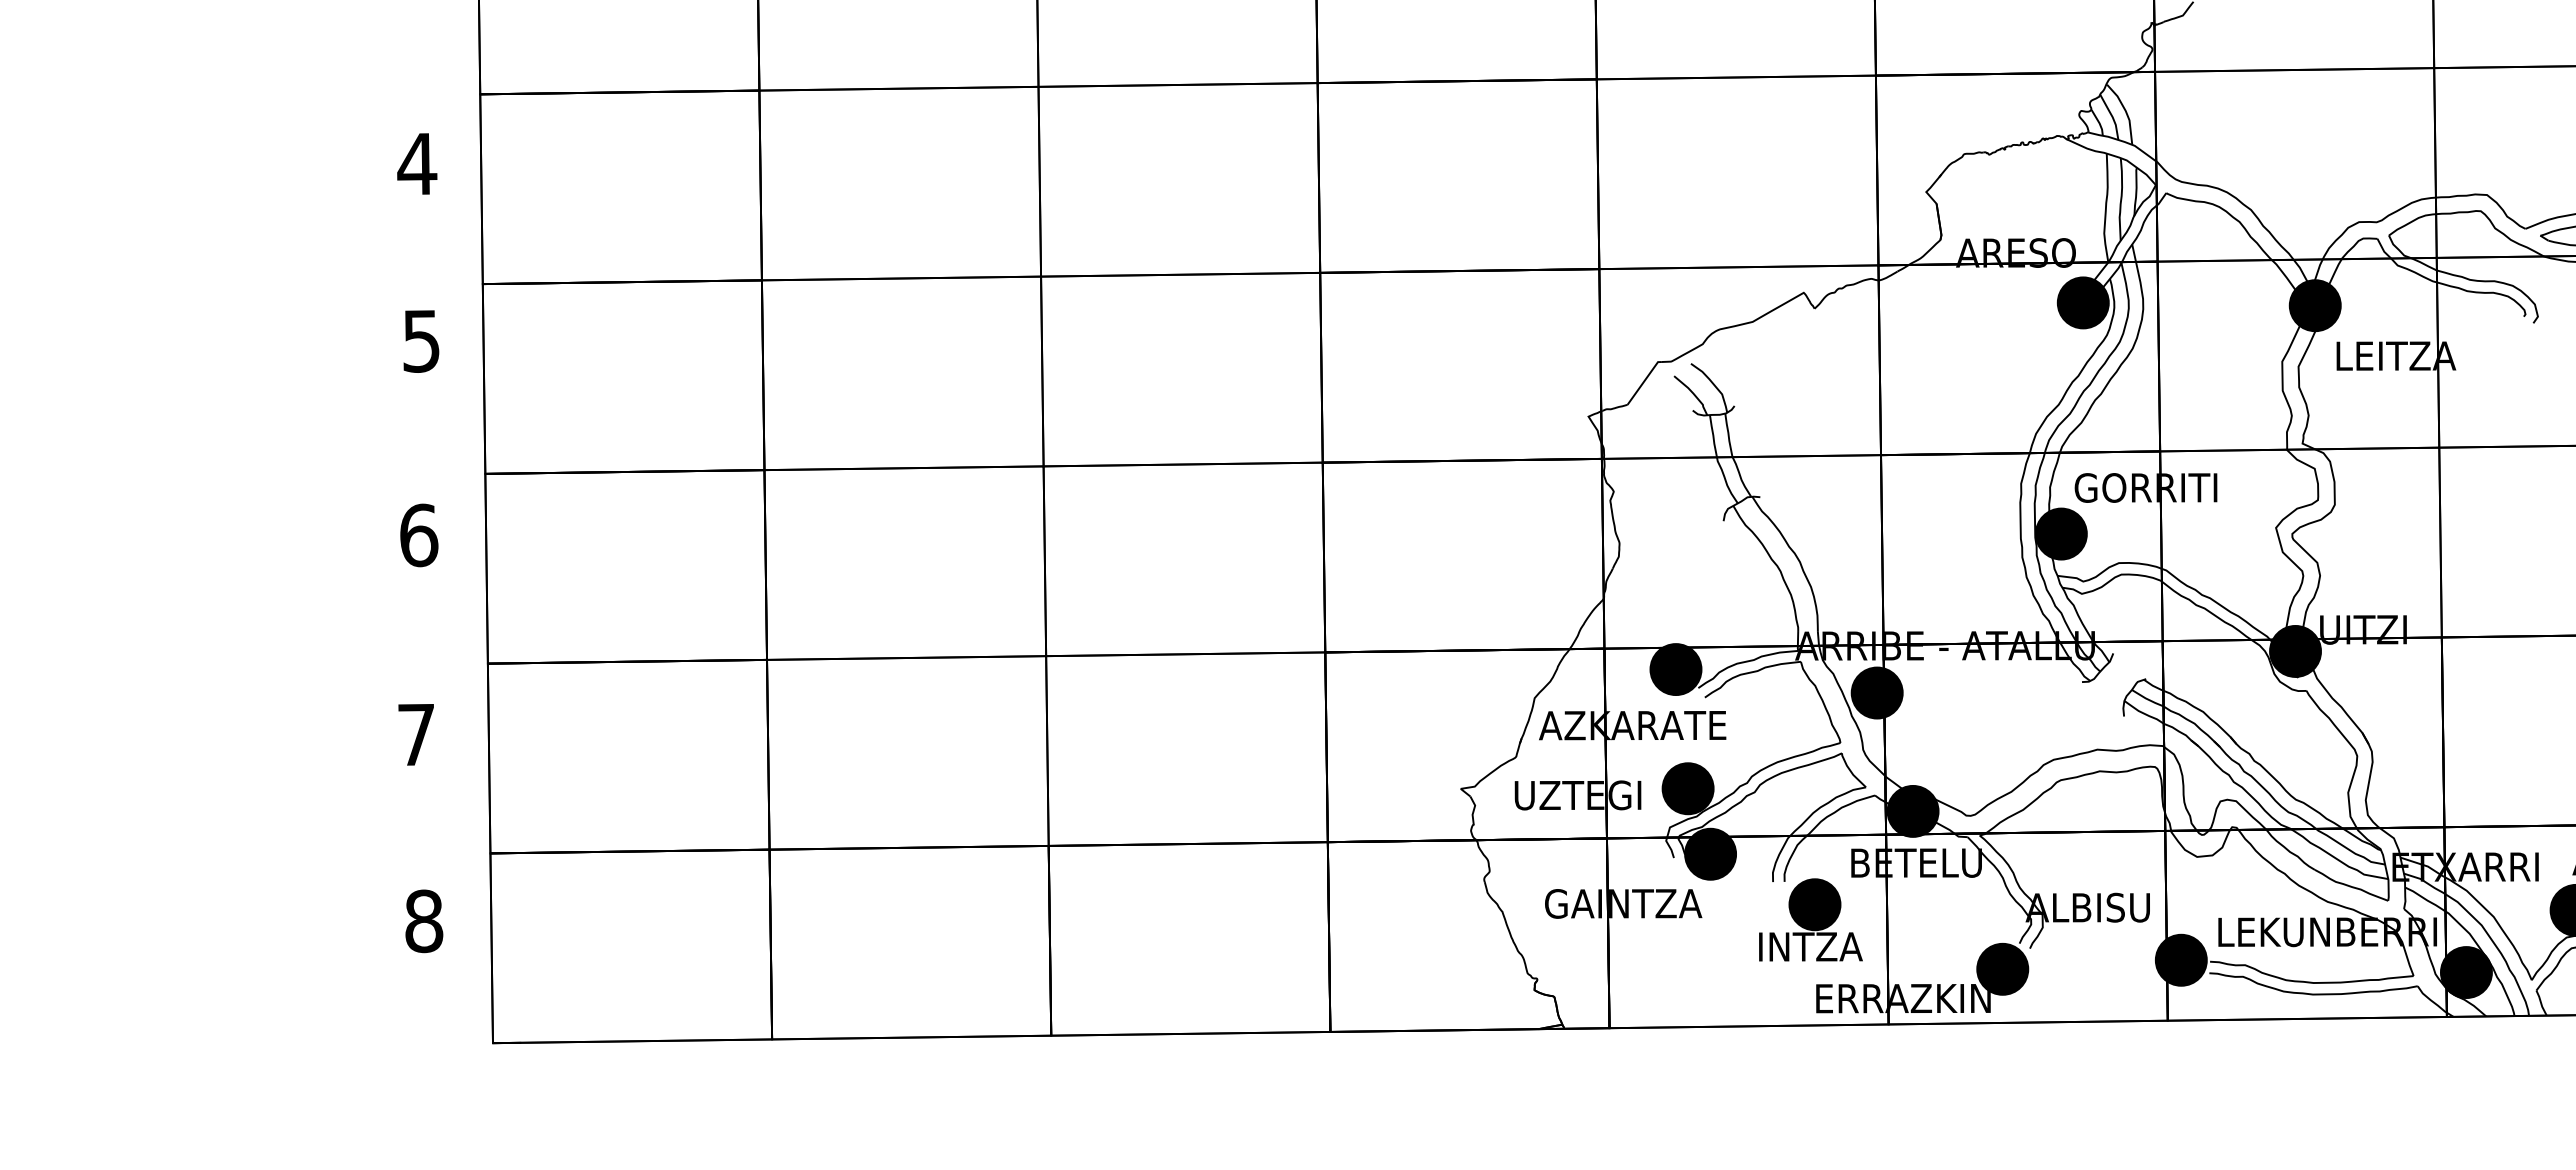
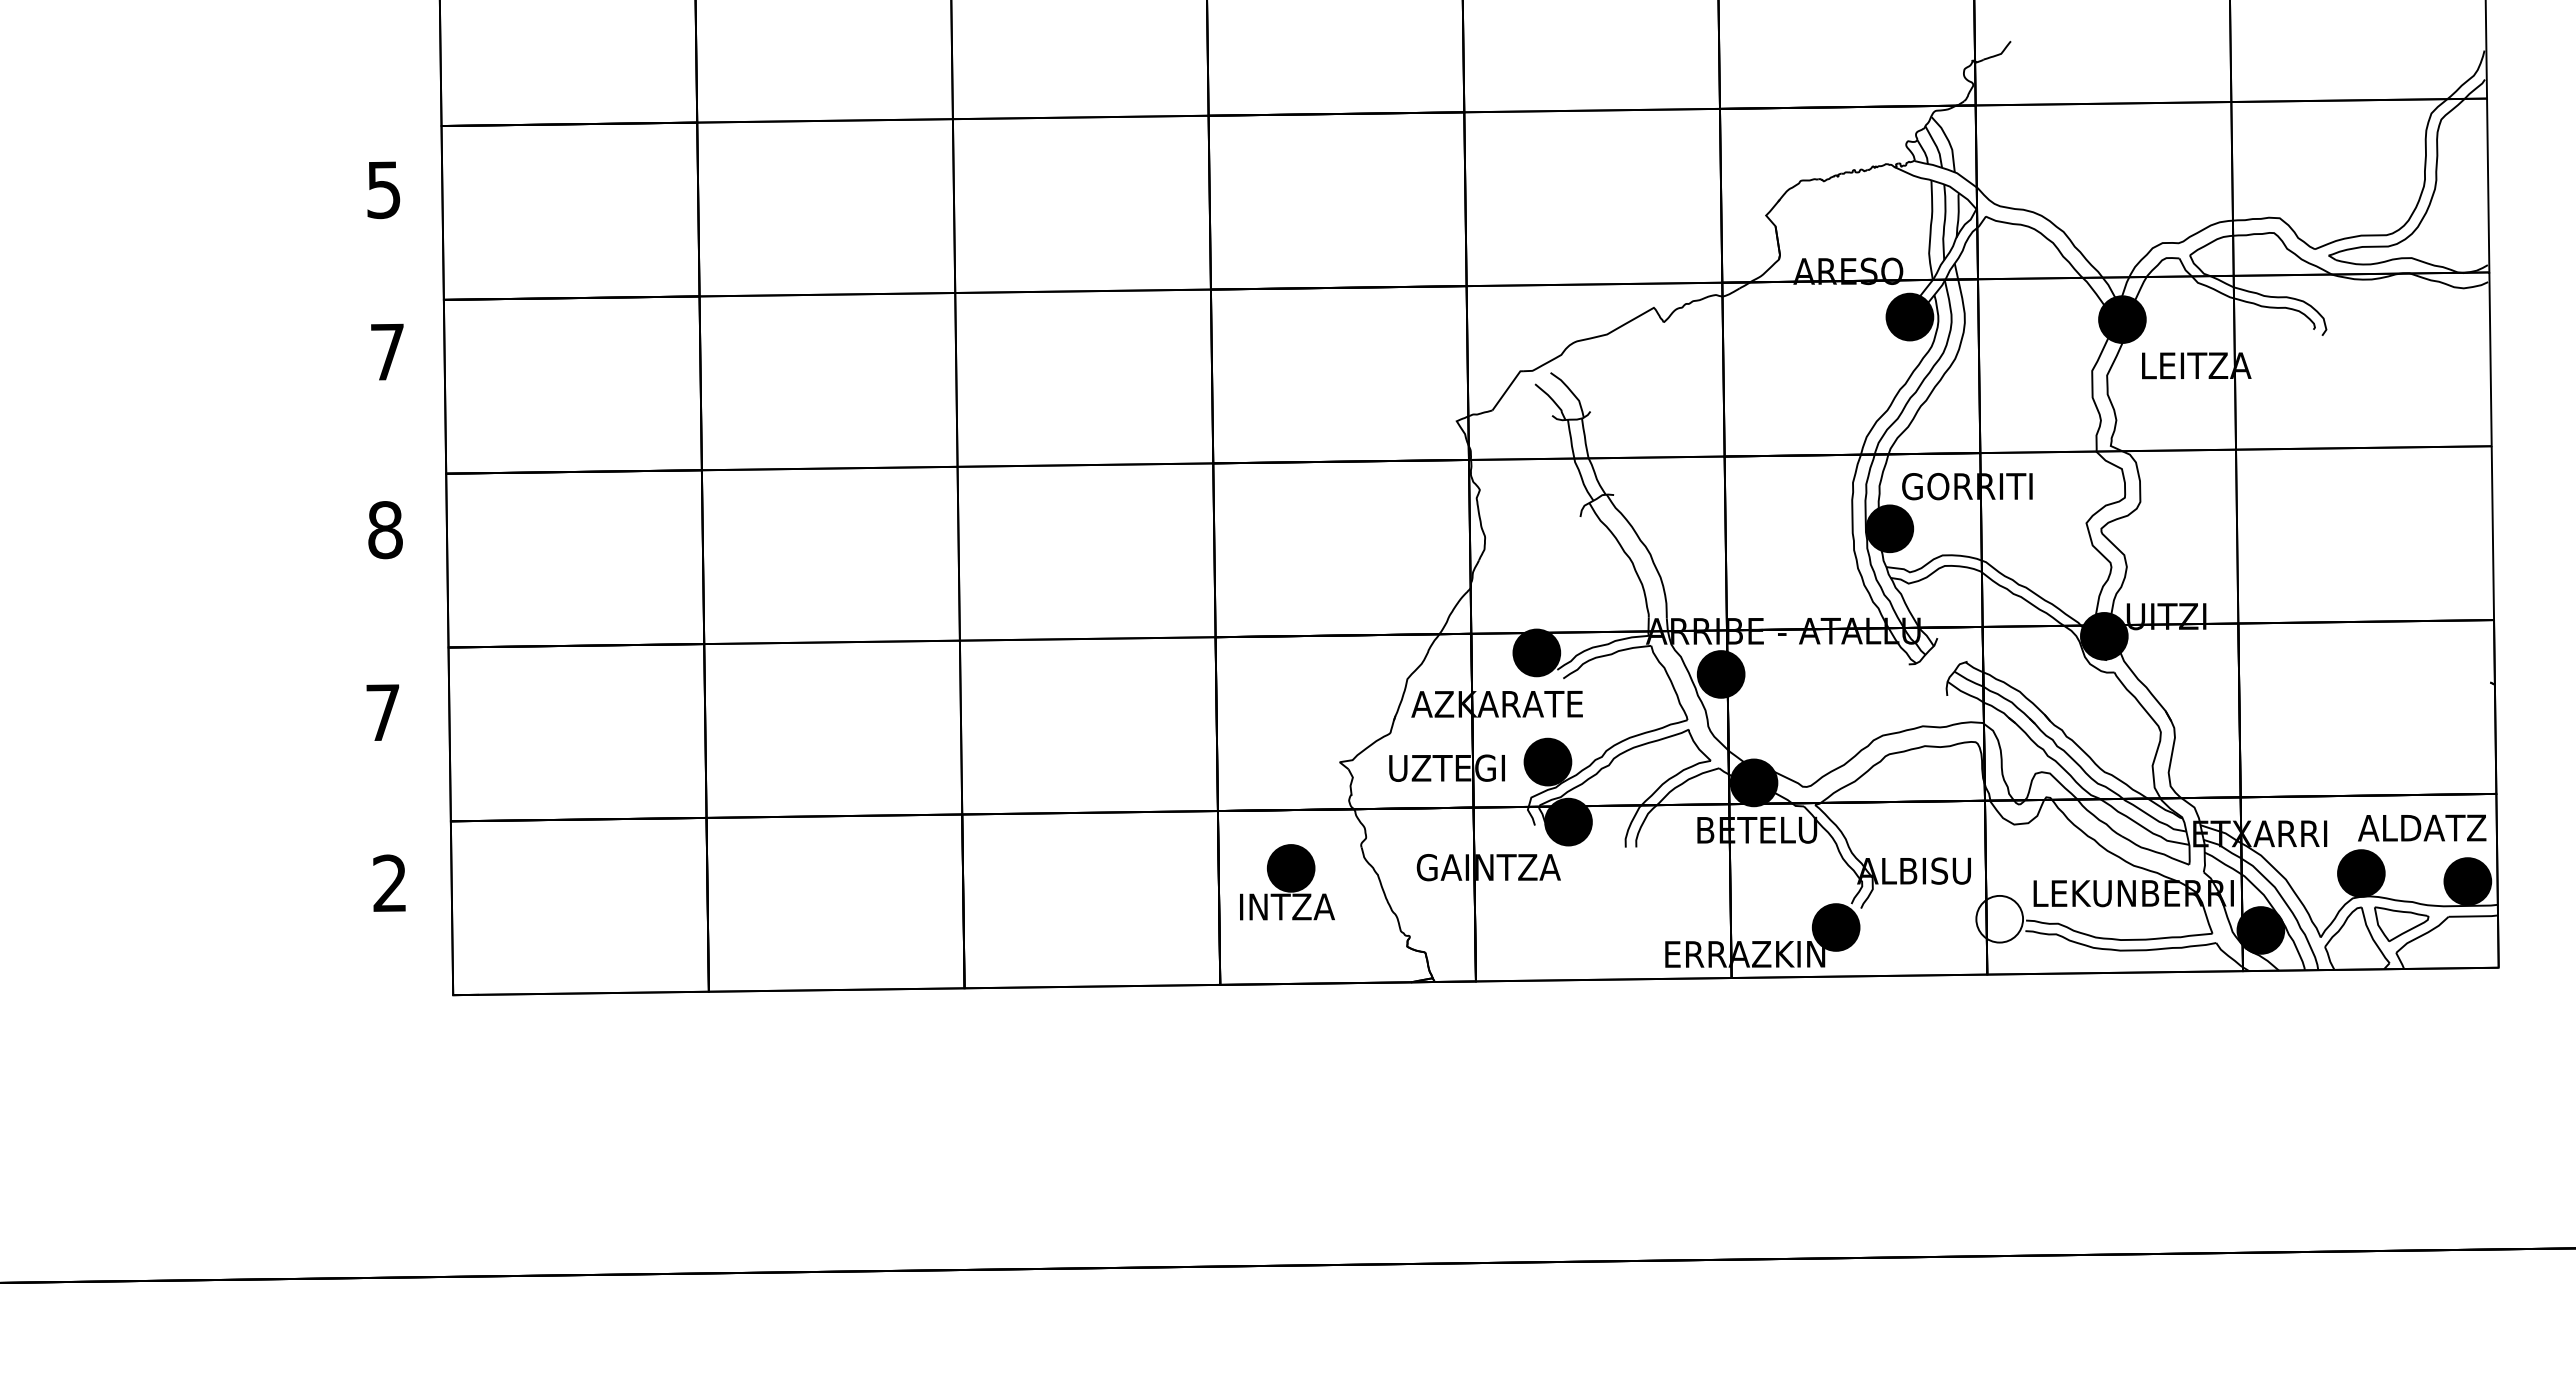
text: (416, 164) -> (383, 190), 4 -> 5
text: (421, 341) -> (387, 352), 5 -> 7
text: (419, 535) -> (385, 530), 6 -> 8
part: (1810, 920) -> (1287, 882), moved
text: (424, 921) -> (390, 883), 8 -> 2
fill: (2181, 959) -> (1999, 918), removed

